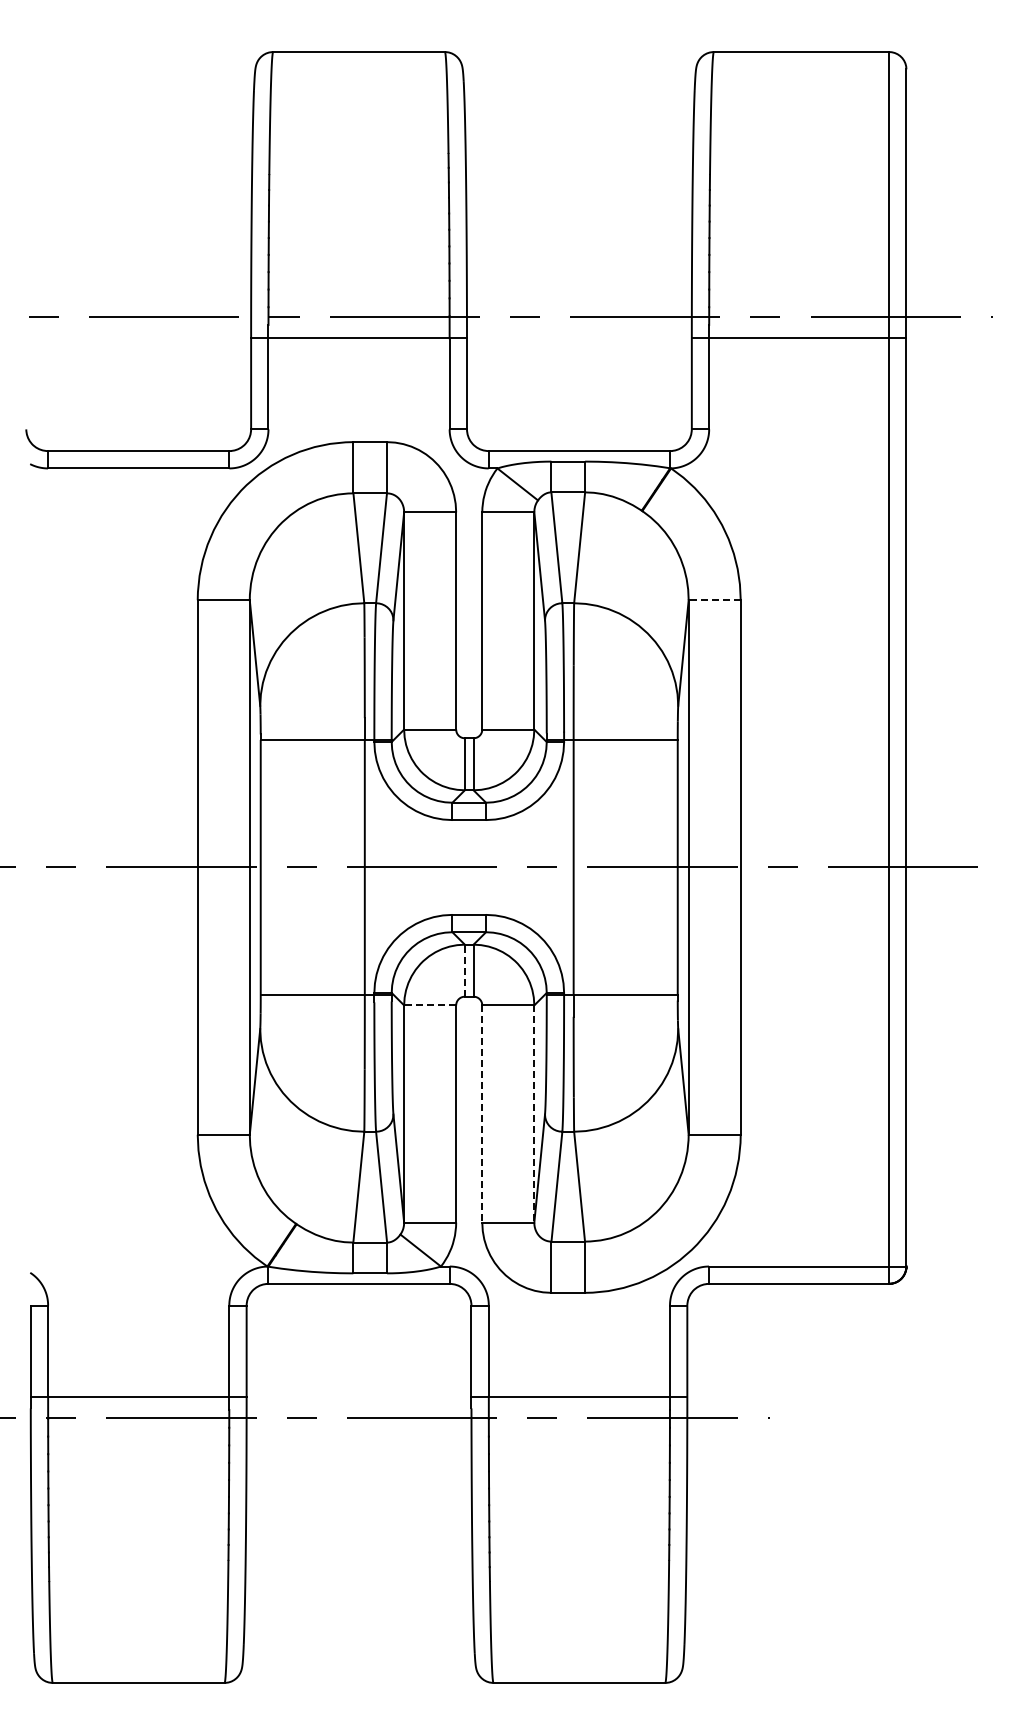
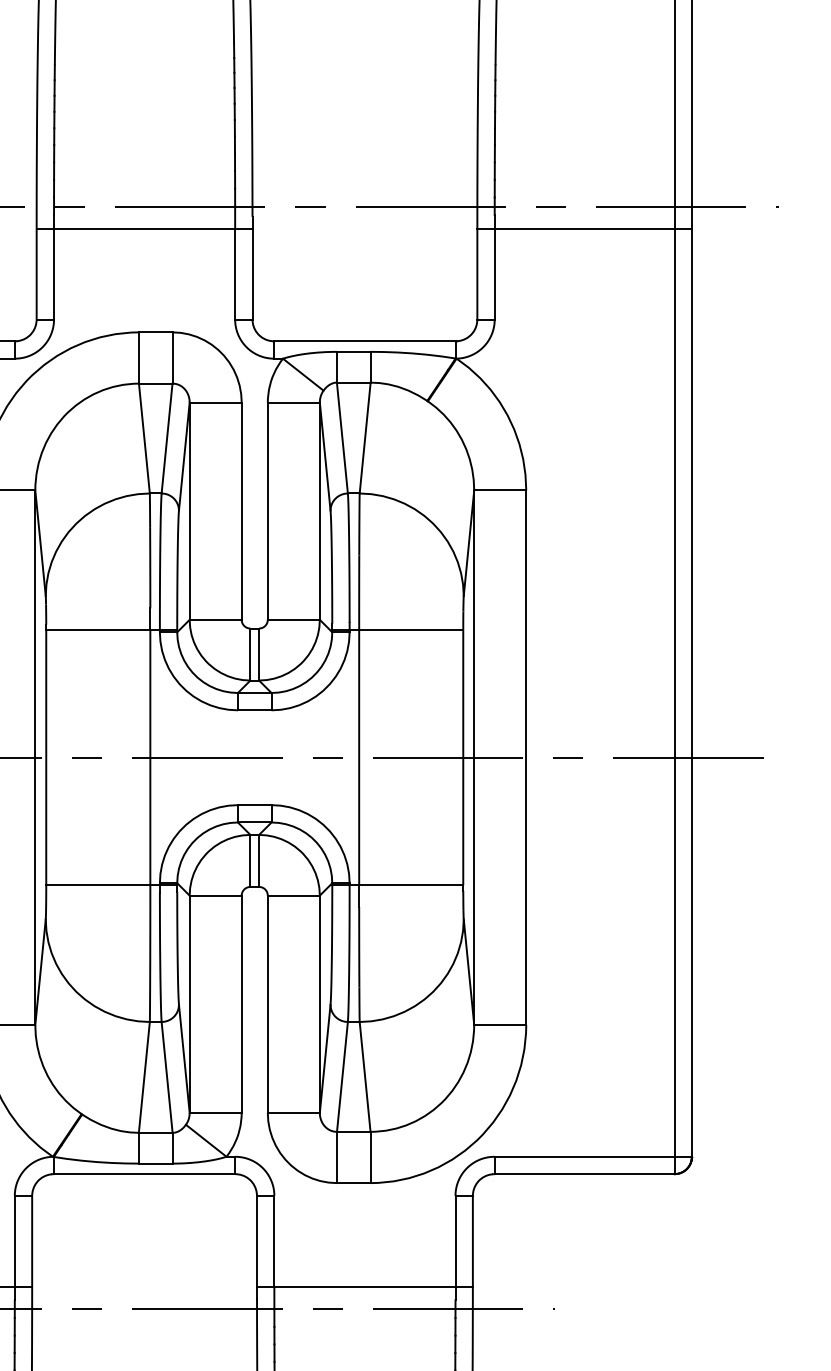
line: (714, 600) -> (500, 490), dashed -> solid
line: (464, 970) -> (250, 860), dashed -> solid
line: (429, 1005) -> (215, 895), dashed -> solid
line: (482, 1114) -> (268, 1004), dashed -> solid
line: (534, 1114) -> (320, 1004), dashed -> solid

